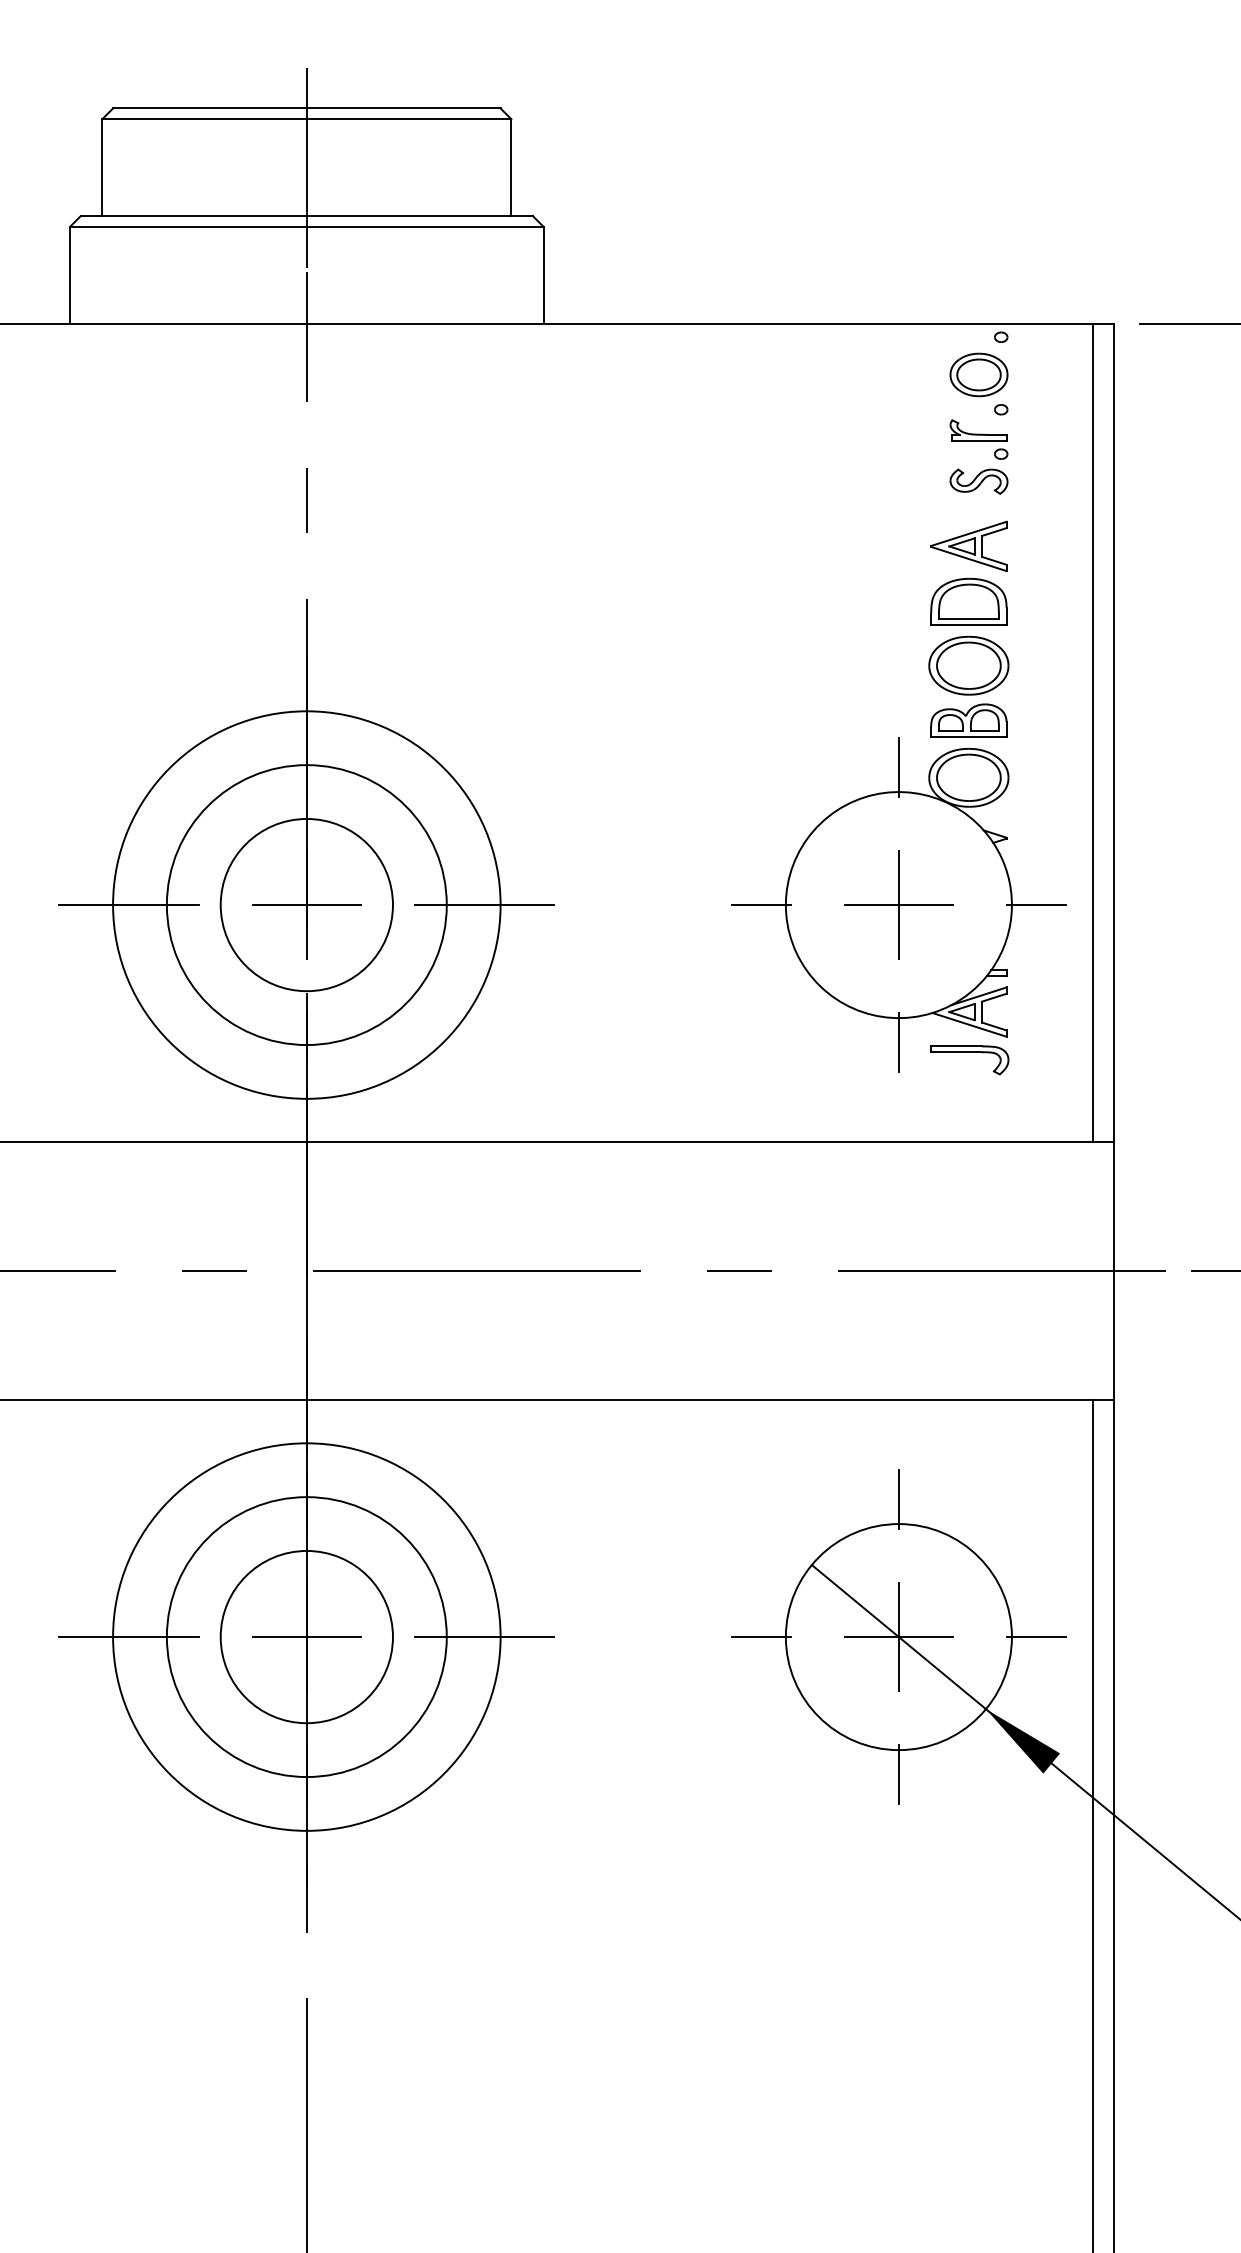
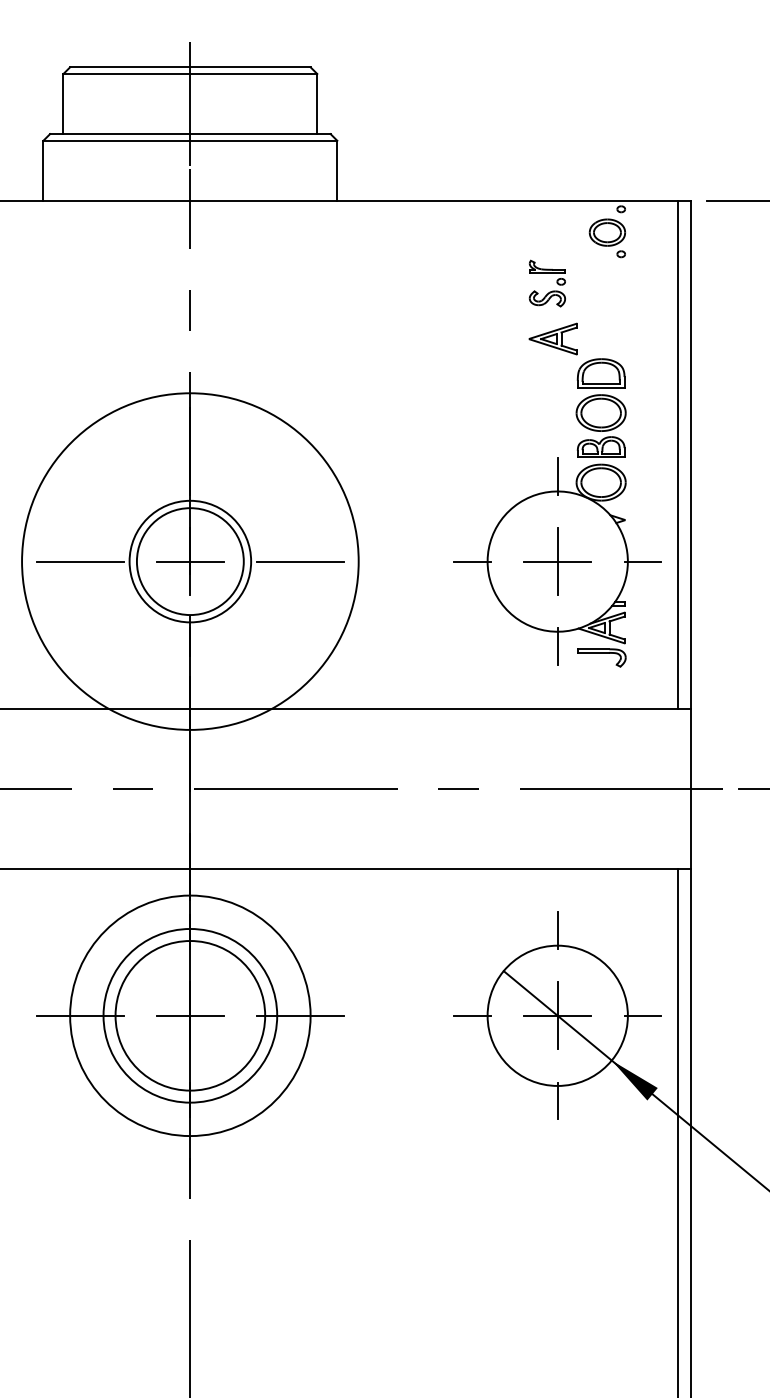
part: (982, 469) -> (549, 291), moved
part: (967, 545) -> (552, 338), moved
circle: (307, 904) -> (190, 561), size x0.7
circle: (307, 904) -> (190, 561), size x1.4
circle: (305, 1636) -> (189, 1015), size x1.4

